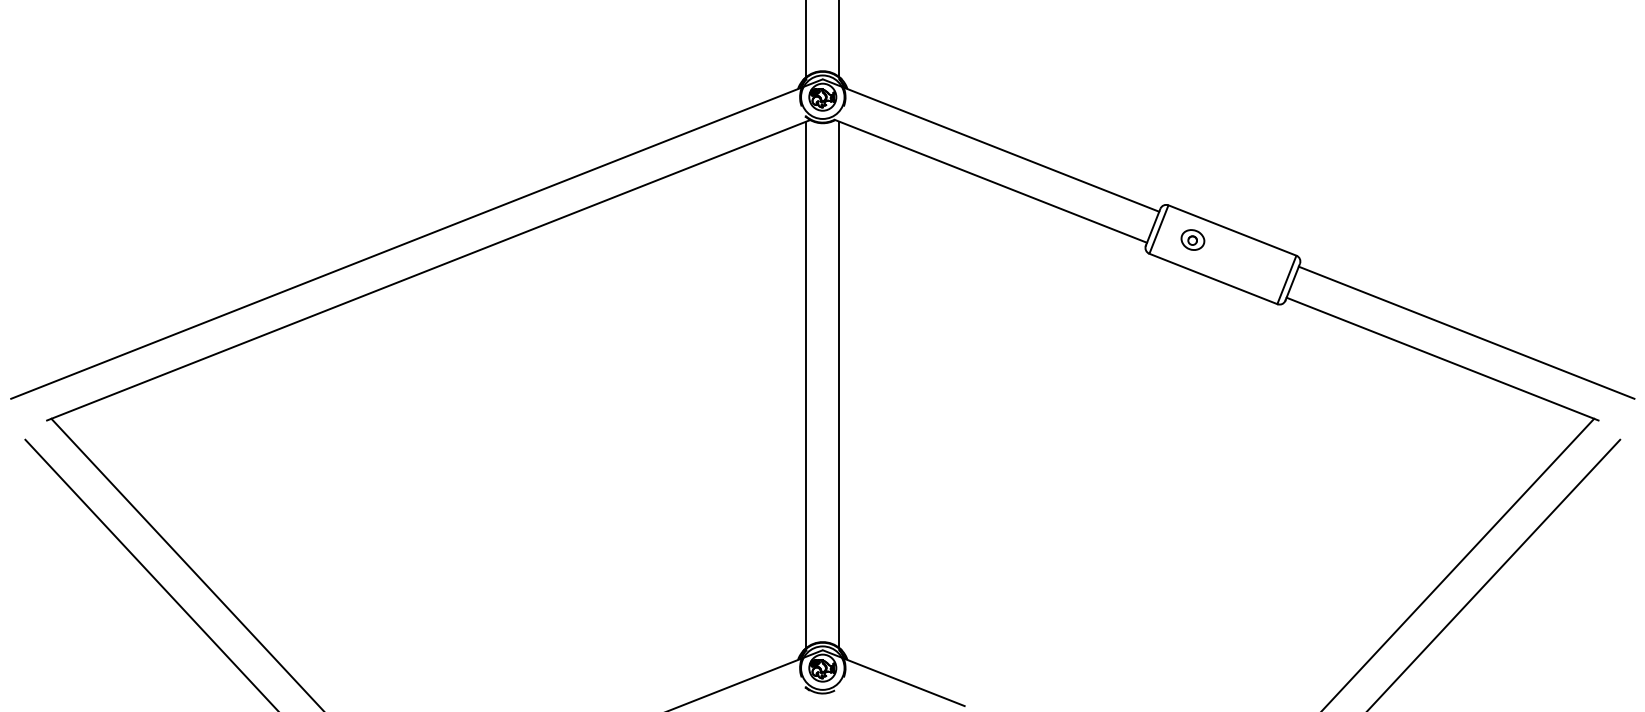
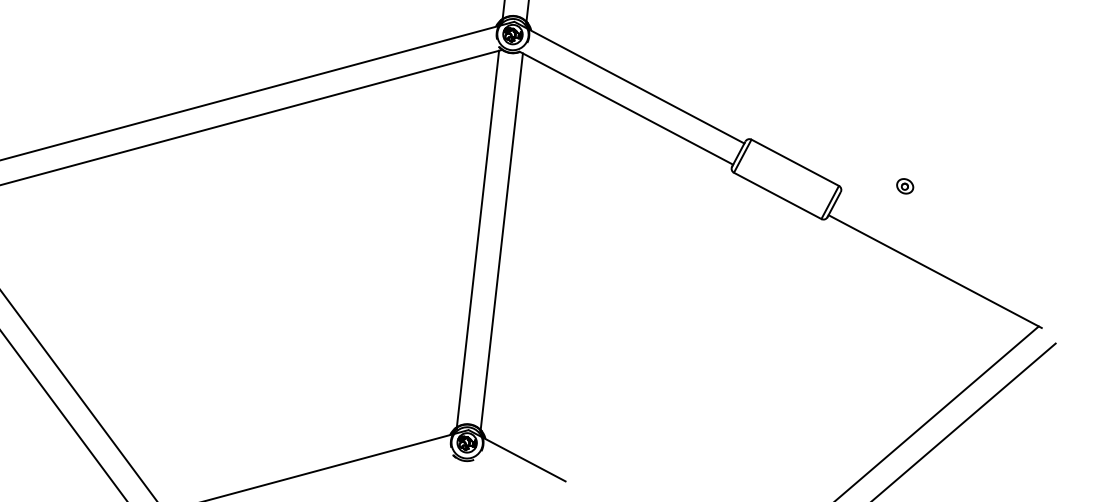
part: (1192, 239) -> (904, 185), moved
line: (1466, 332) -> (954, 254), removed

